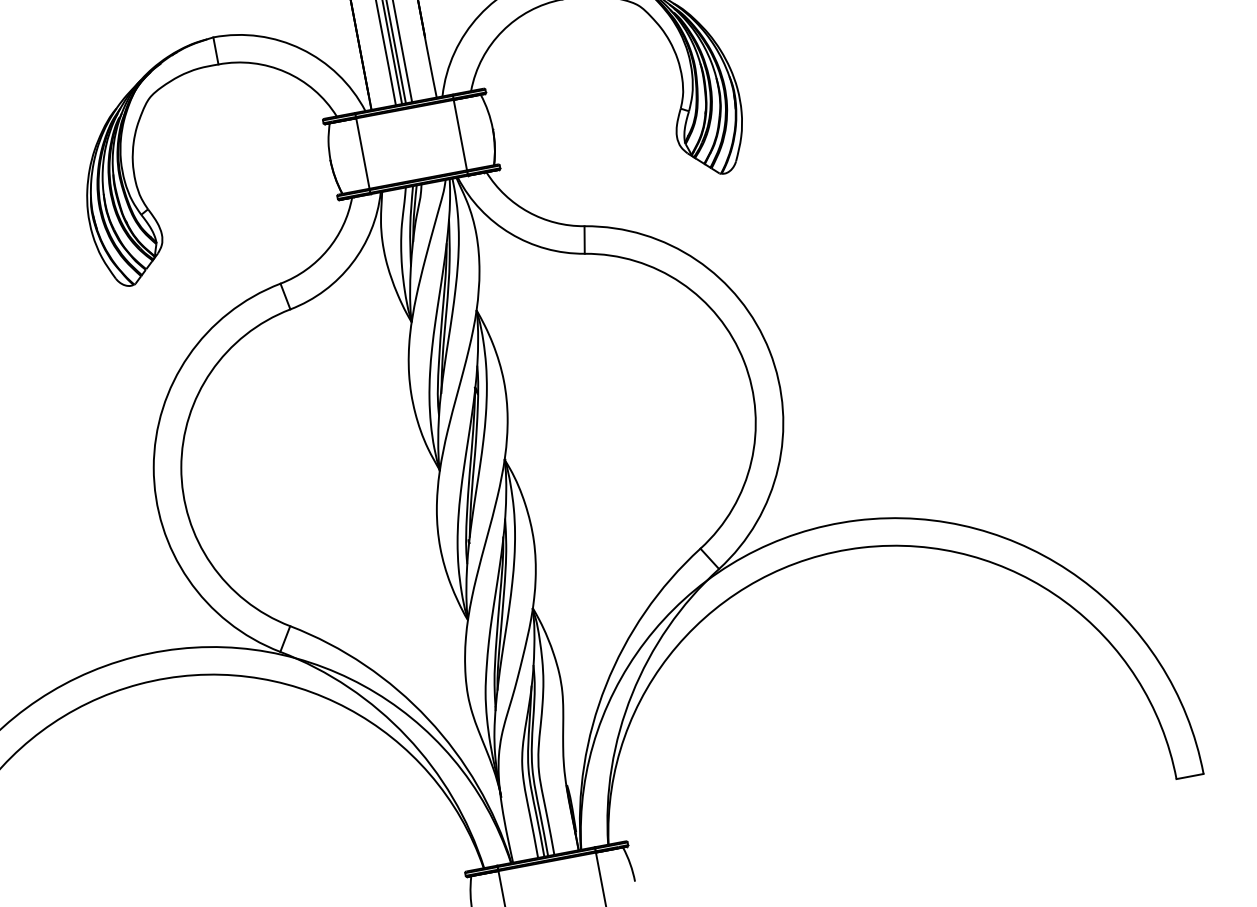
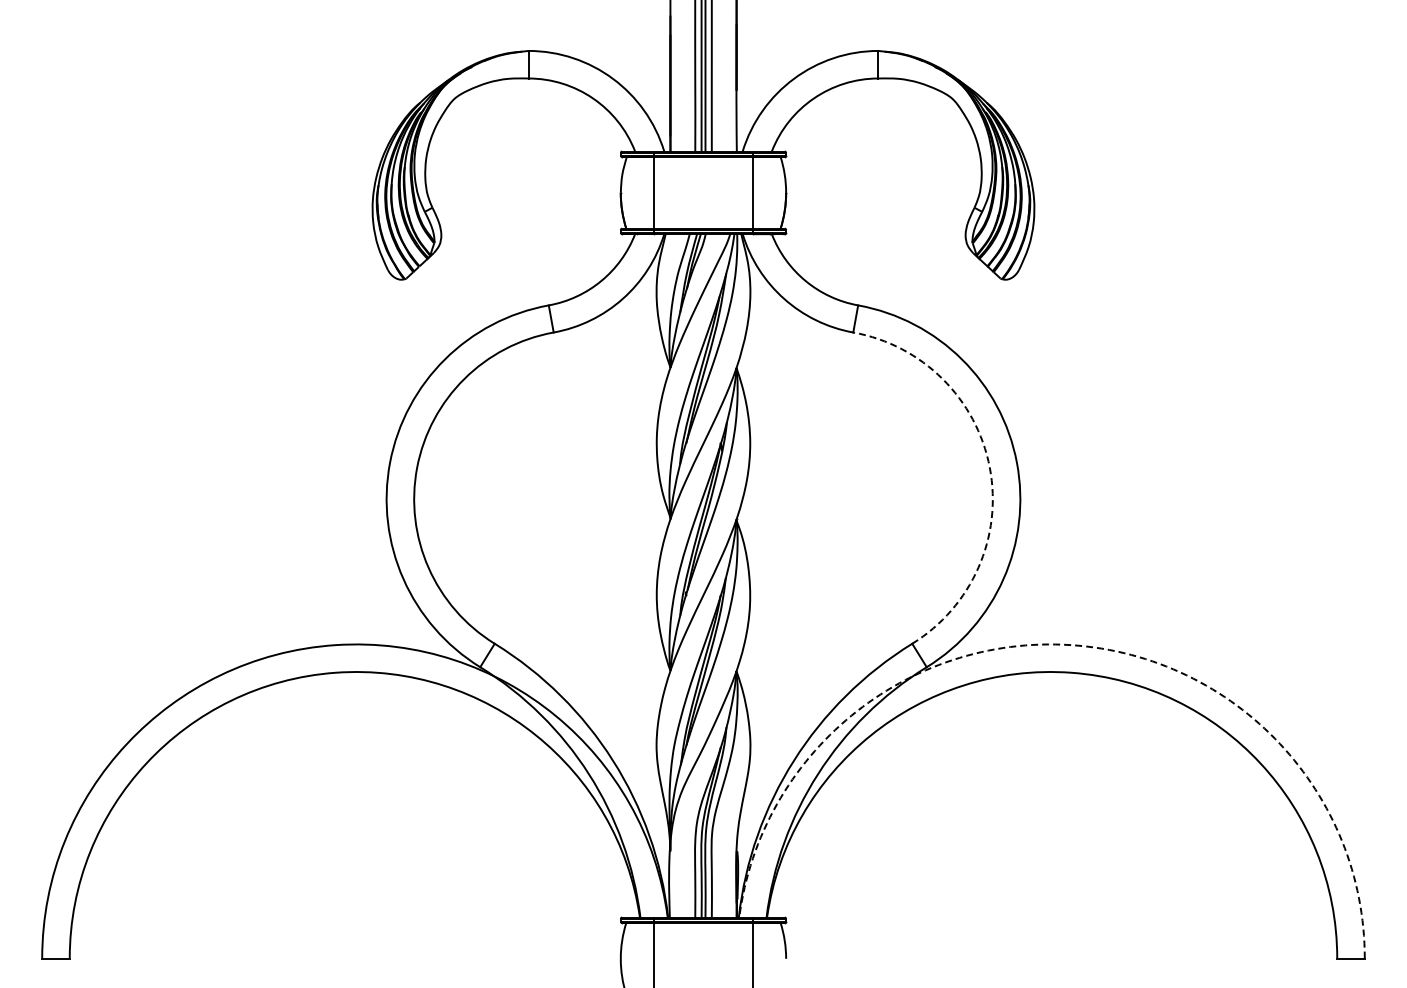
arc: (743, 361) -> (989, 467), solid -> dashed
arc: (857, 520) -> (1071, 645), solid -> dashed

